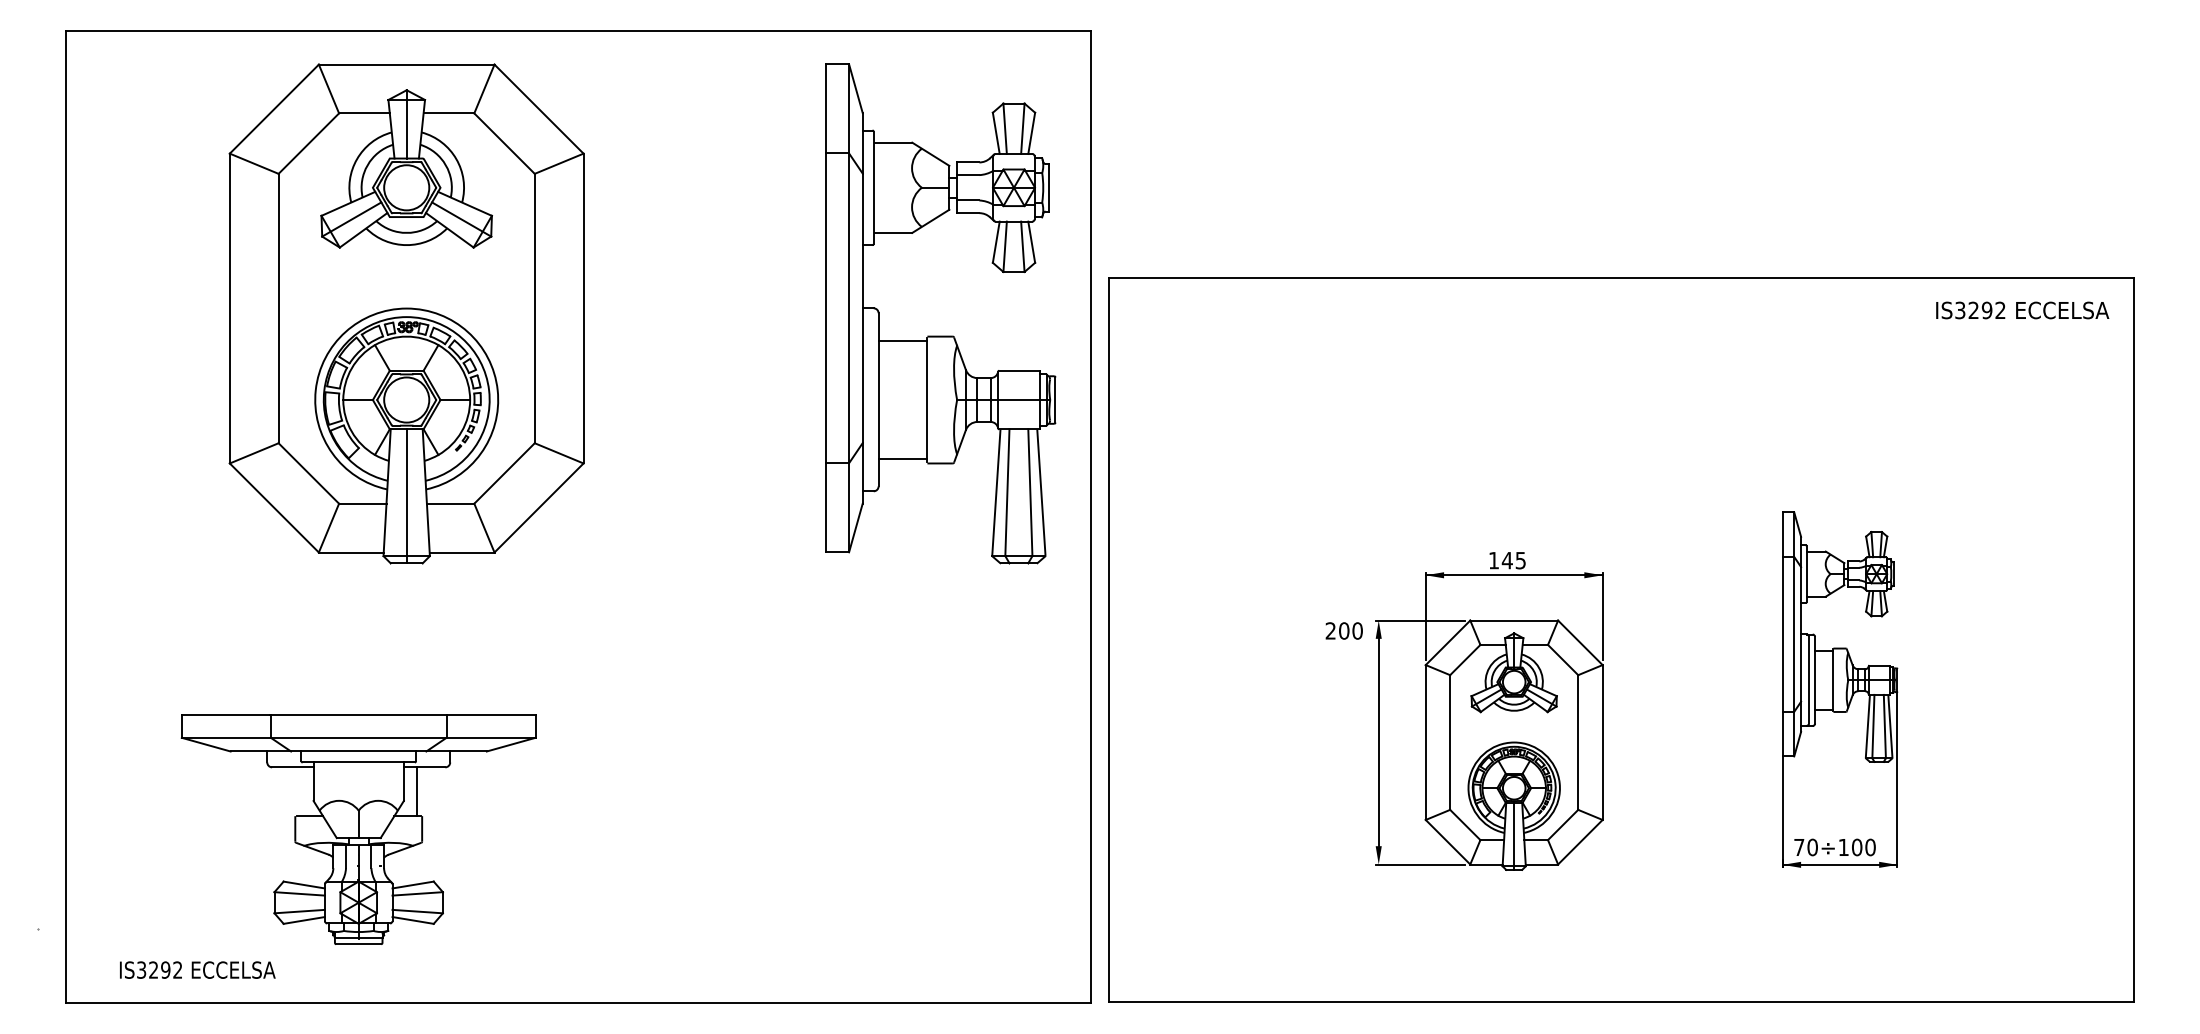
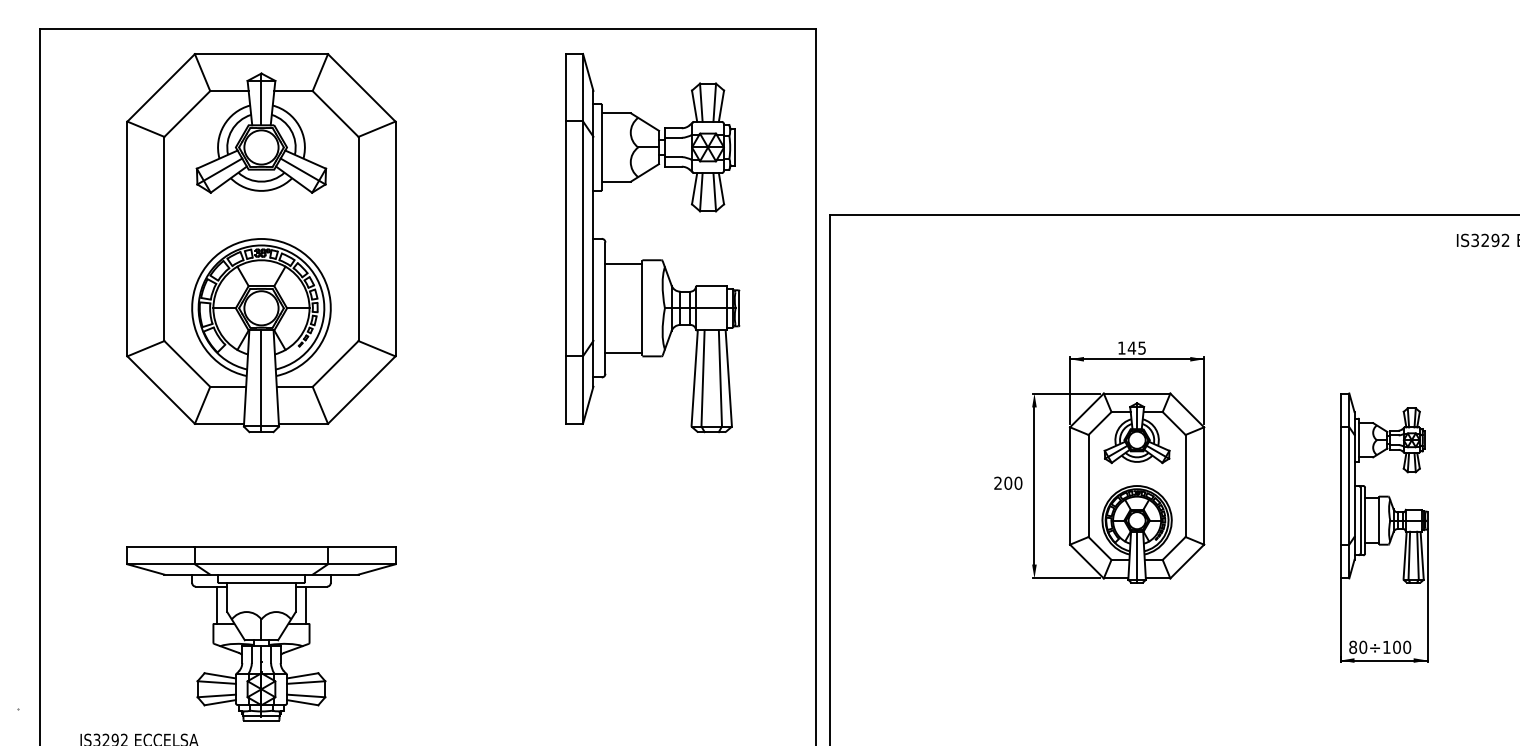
part: (406, 313) -> (261, 242), moved
part: (940, 335) -> (652, 259), moved
part: (1489, 711) -> (1118, 462), moved
line: (300, 791) -> (217, 604), added
text: (1799, 847) -> (1353, 647), 70÷100 -> 80÷100

